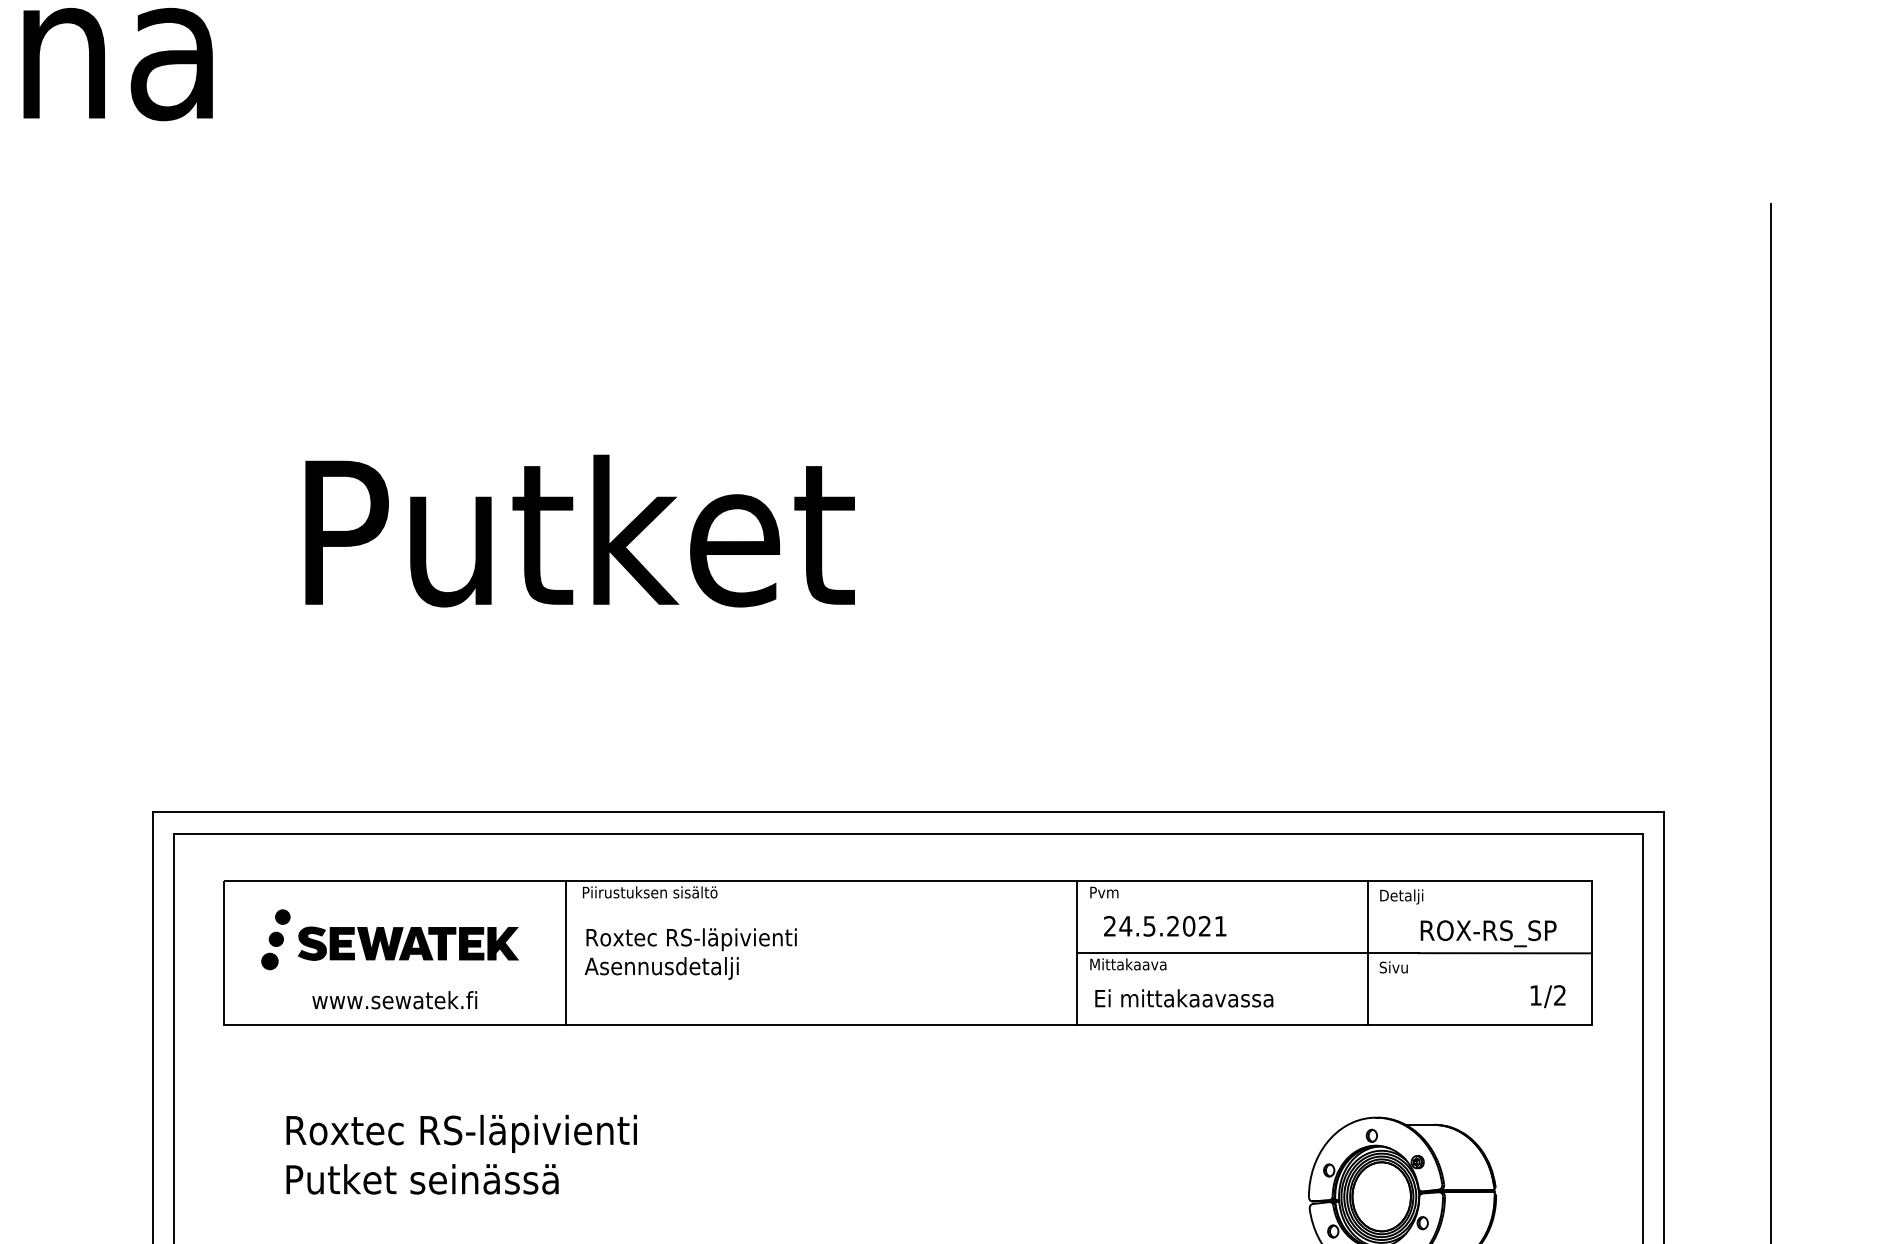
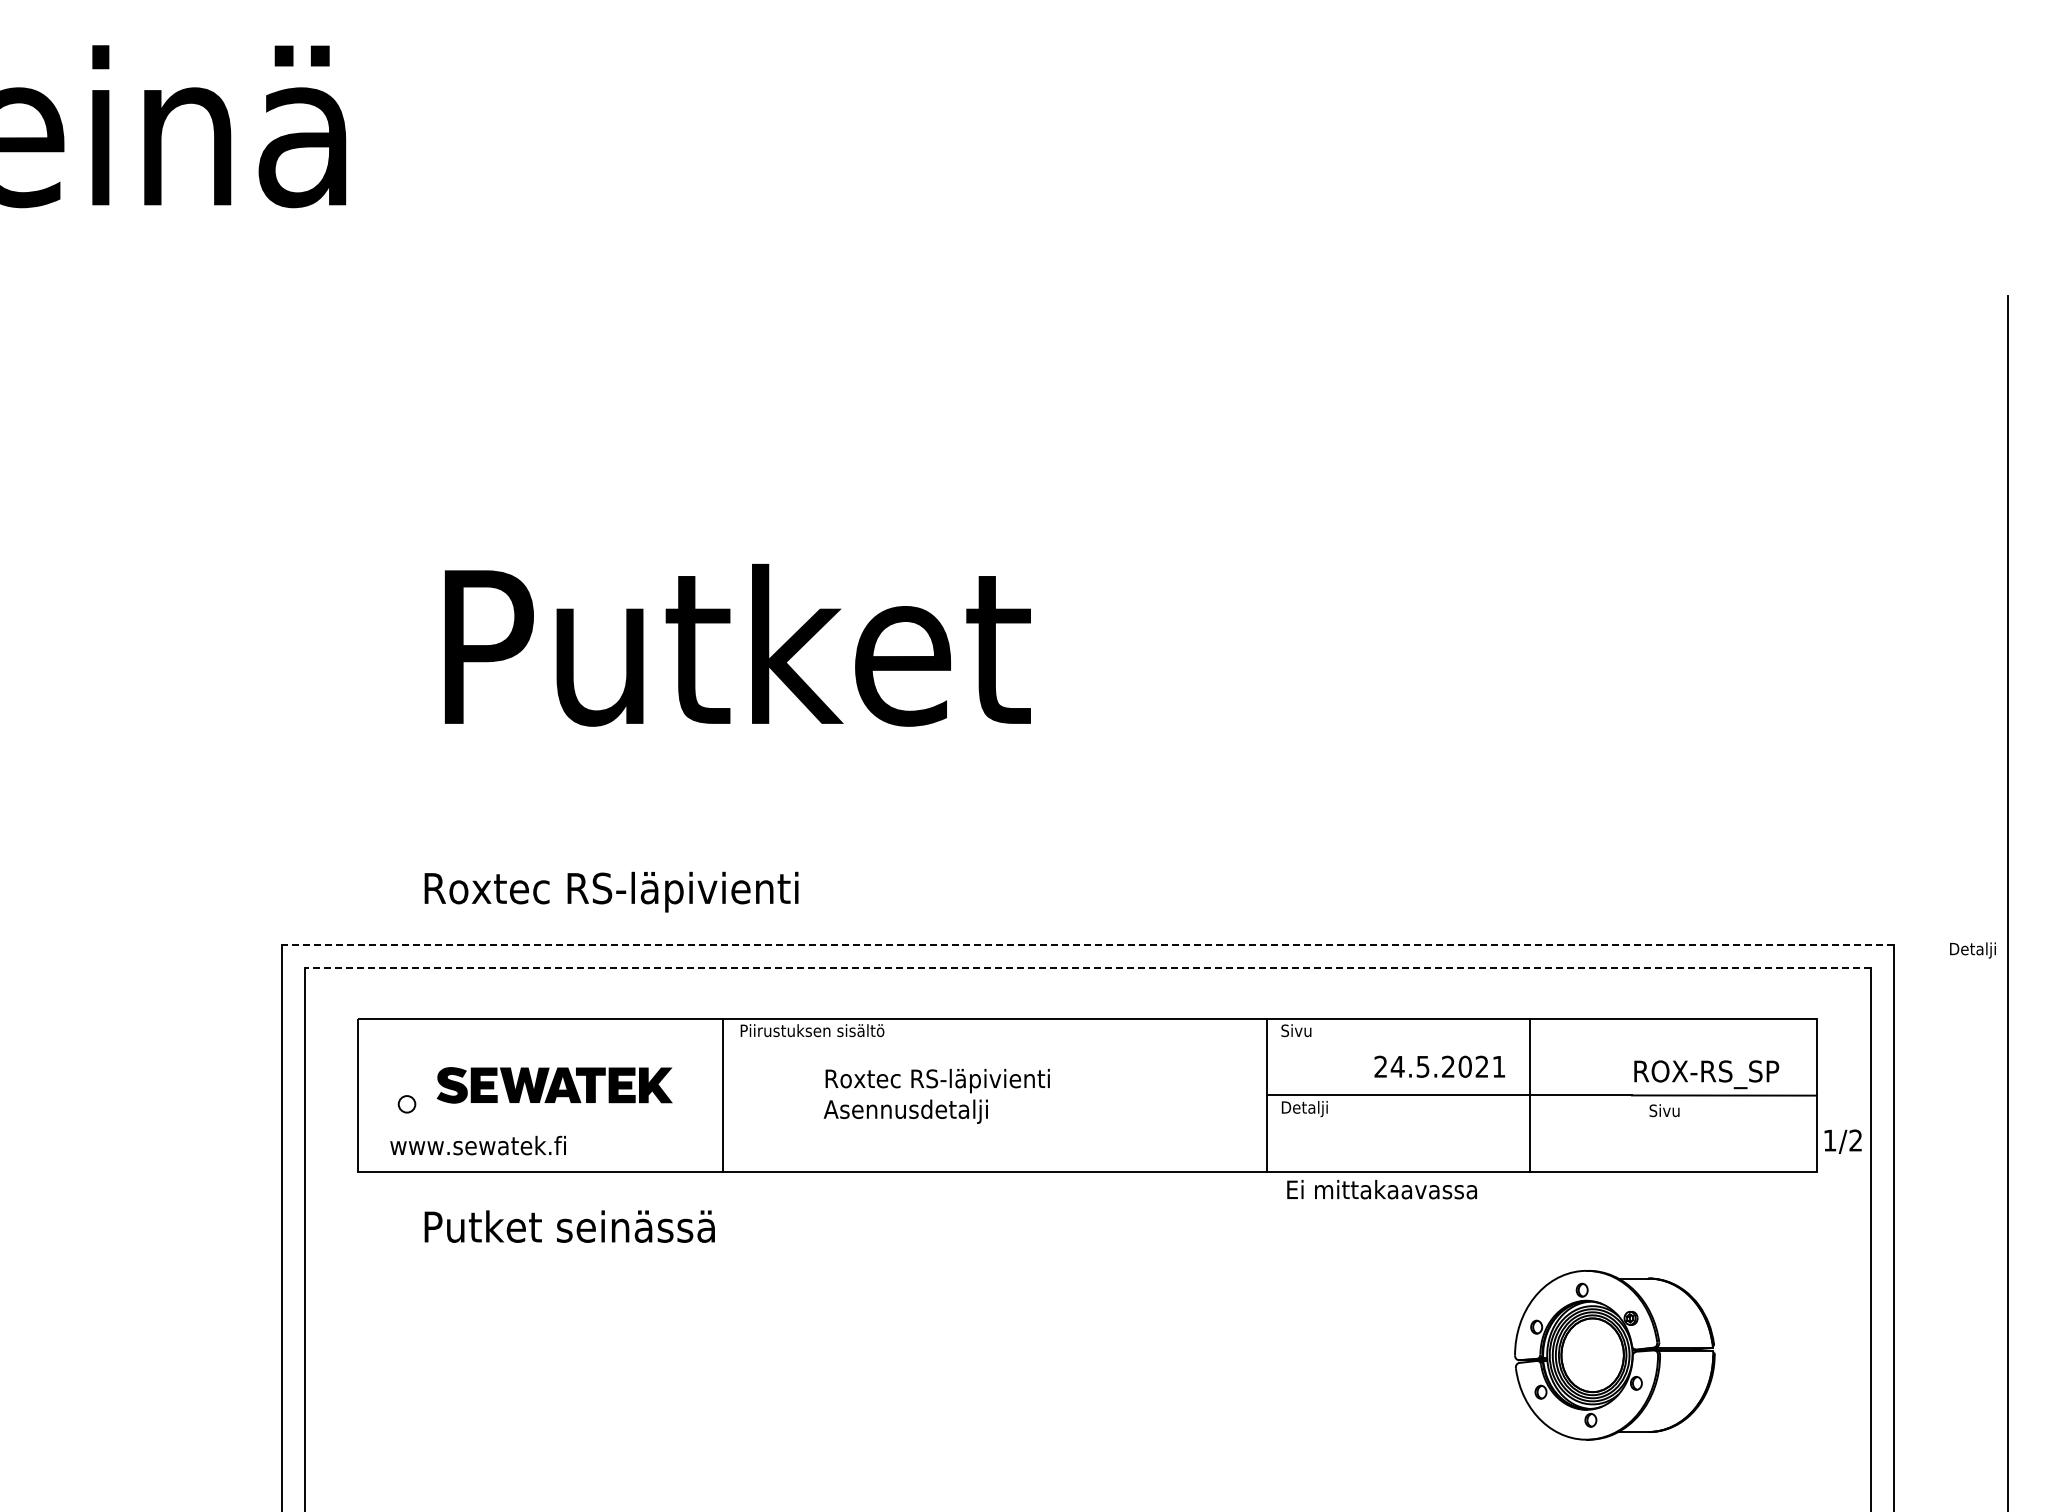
line: (908, 812) -> (1088, 945), solid -> dashed
line: (908, 834) -> (1088, 968), solid -> dashed
text: (1103, 892) -> (1296, 1030), Pvm -> Sivu
text: (1401, 896) -> (1972, 950), moved
fill: (282, 916) -> (420, 1056), removed
text: (1164, 926) -> (1439, 1066), moved
fill: (276, 939) -> (413, 1080), removed
text: (690, 953) -> (936, 1095), moved
line: (1368, 953) -> (1530, 1095), moved
fill: (269, 961) -> (406, 1104), removed
text: (1128, 965) -> (1322, 1108), Mittakaava -> Detalji
text: (1393, 967) -> (1664, 1110), moved
text: (1547, 996) -> (1842, 1141), moved
text: (1183, 998) -> (1381, 1189), moved
text: (394, 1000) -> (477, 1145), moved
text: (461, 1133) -> (611, 891), moved
text: (422, 1179) -> (569, 1226), moved

